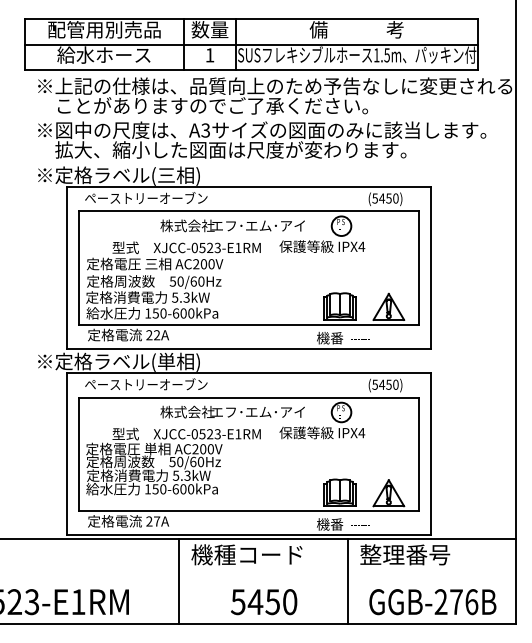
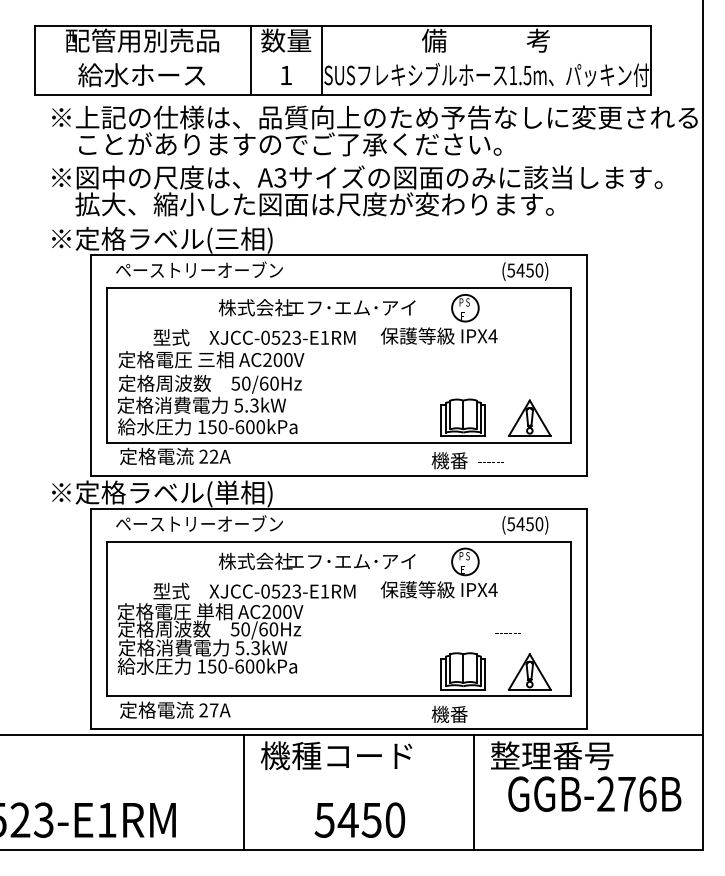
line: (251, 44) -> (342, 60), removed
text: (359, 525) -> (507, 633), moved
text: (432, 601) -> (594, 793), moved

